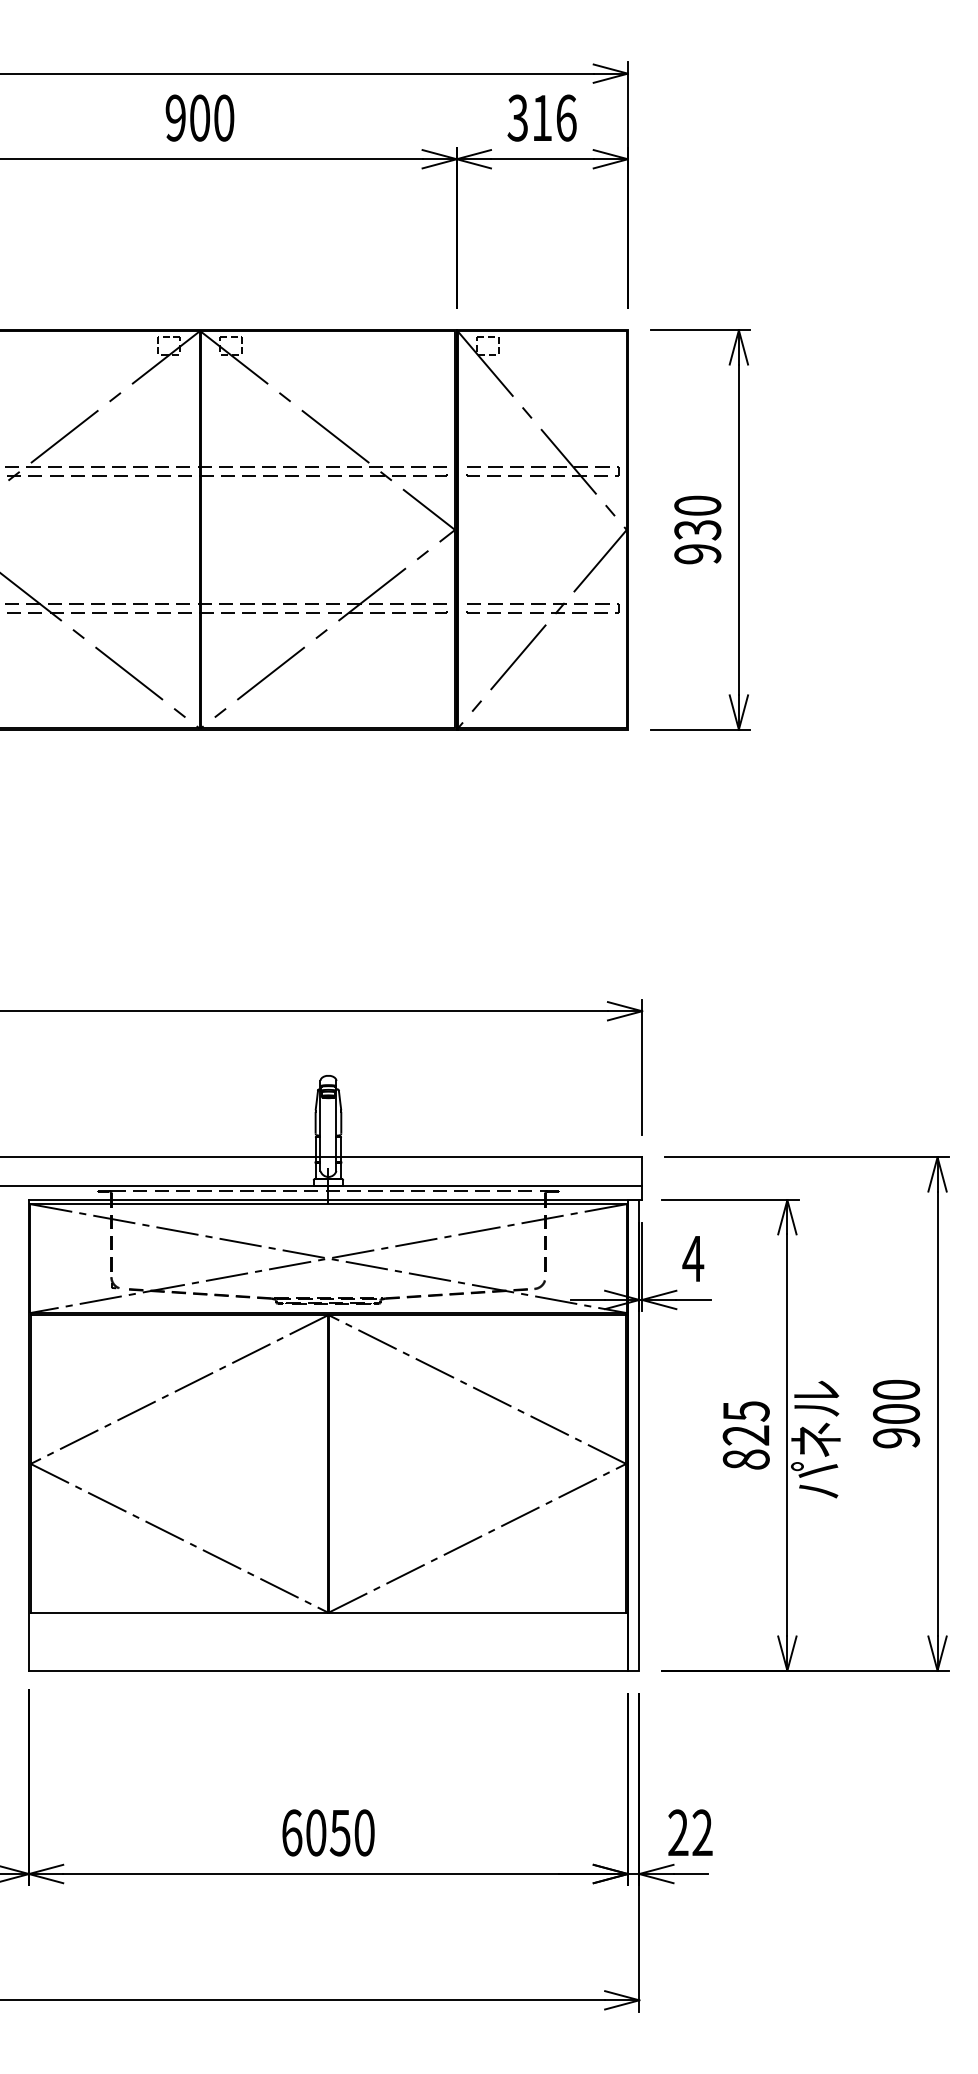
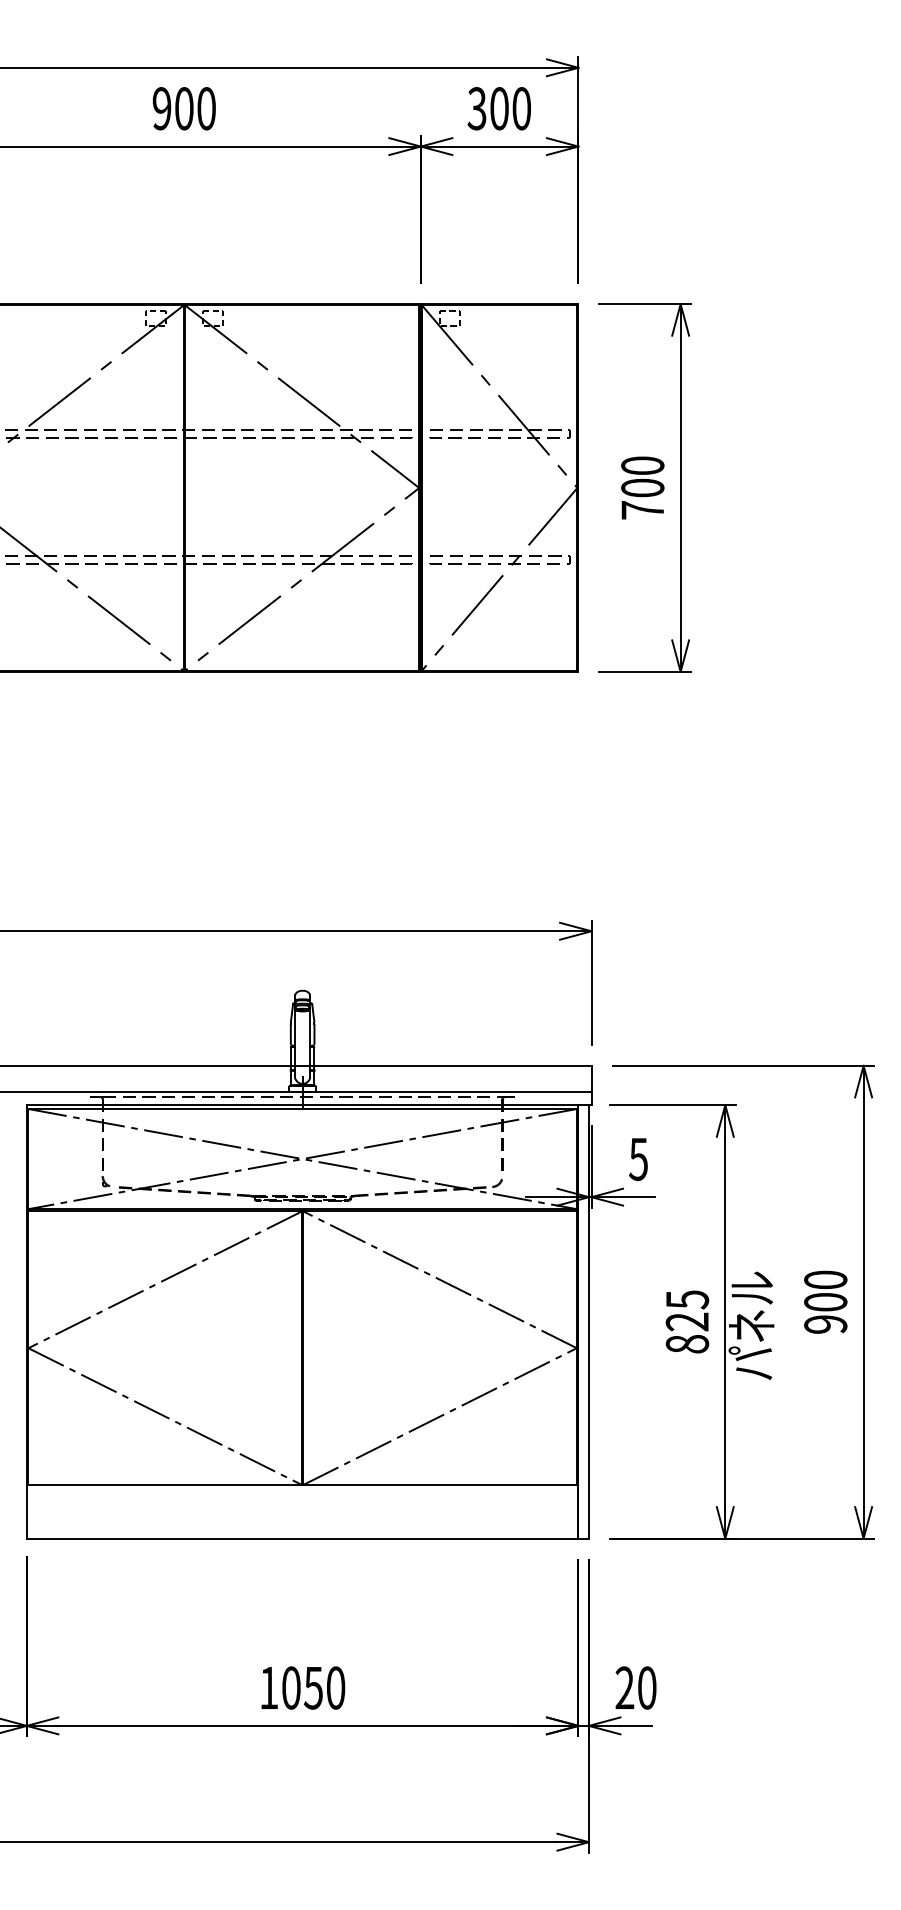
text: (554, 117) -> (510, 108), 316 -> 300
text: (697, 541) -> (642, 498), 930 -> 700
text: (693, 1259) -> (638, 1159), 4 -> 5
text: (292, 1832) -> (269, 1687), 6050 -> 1050
text: (702, 1832) -> (647, 1687), 22 -> 20

